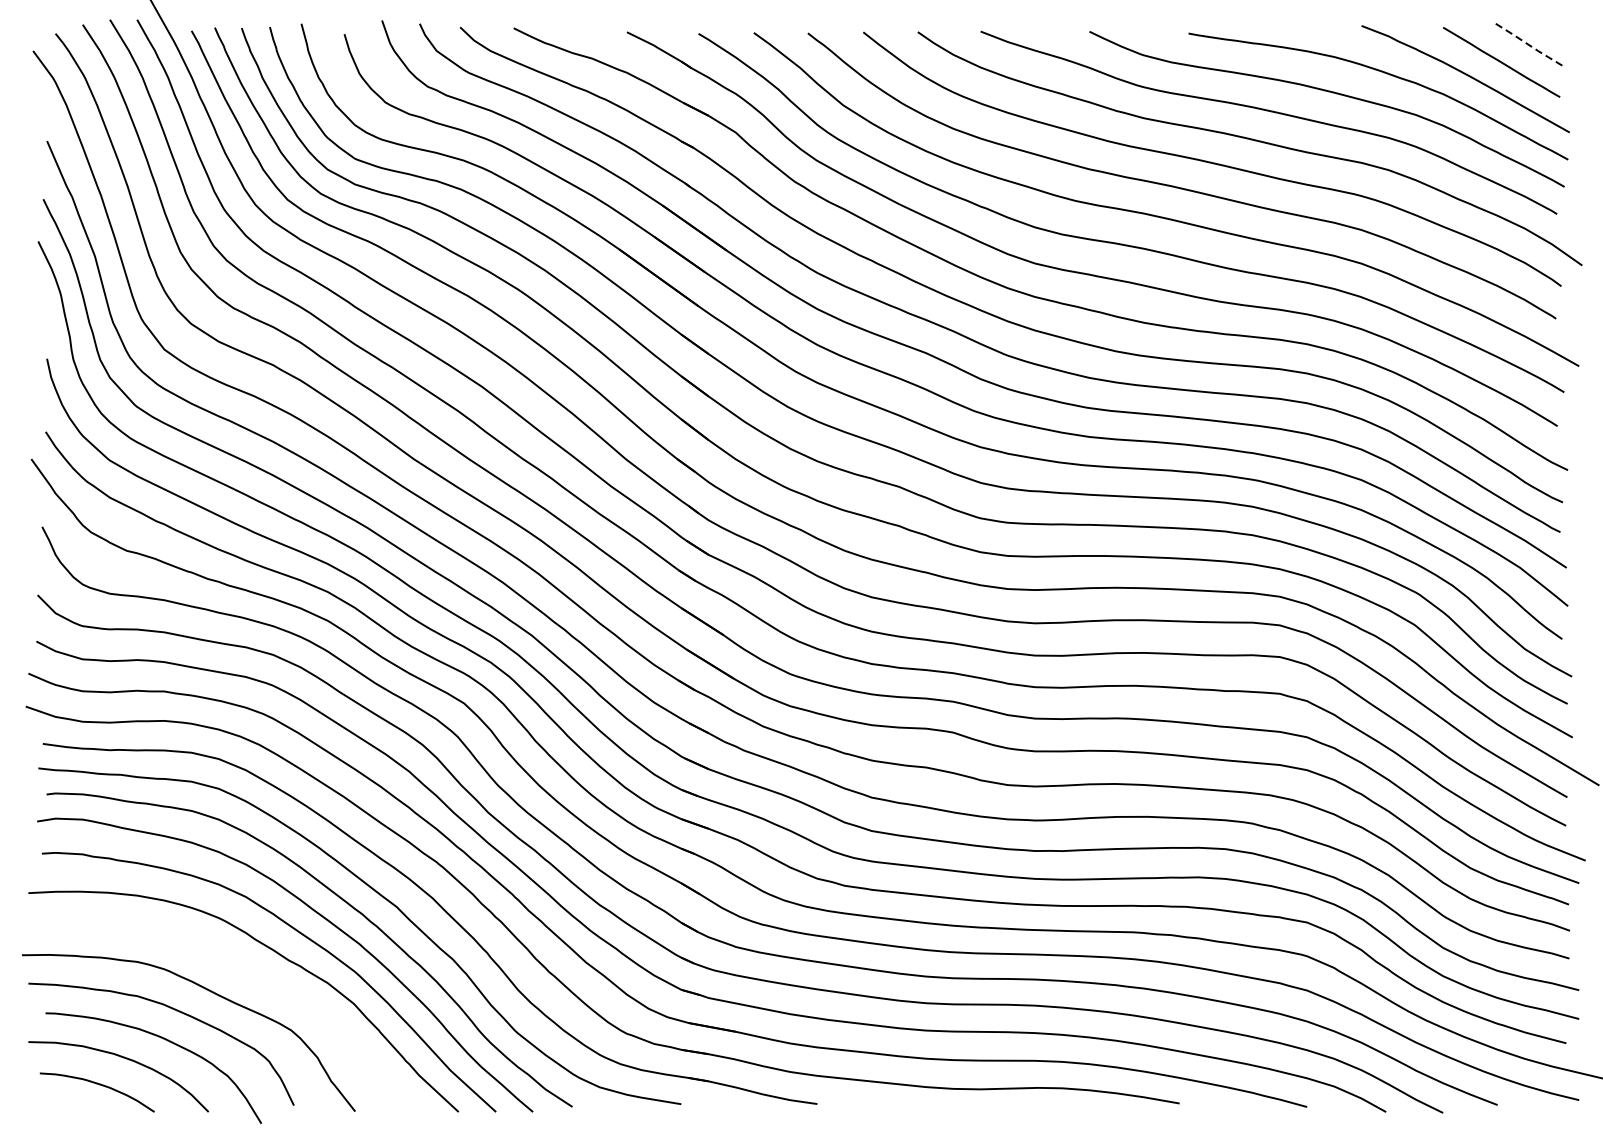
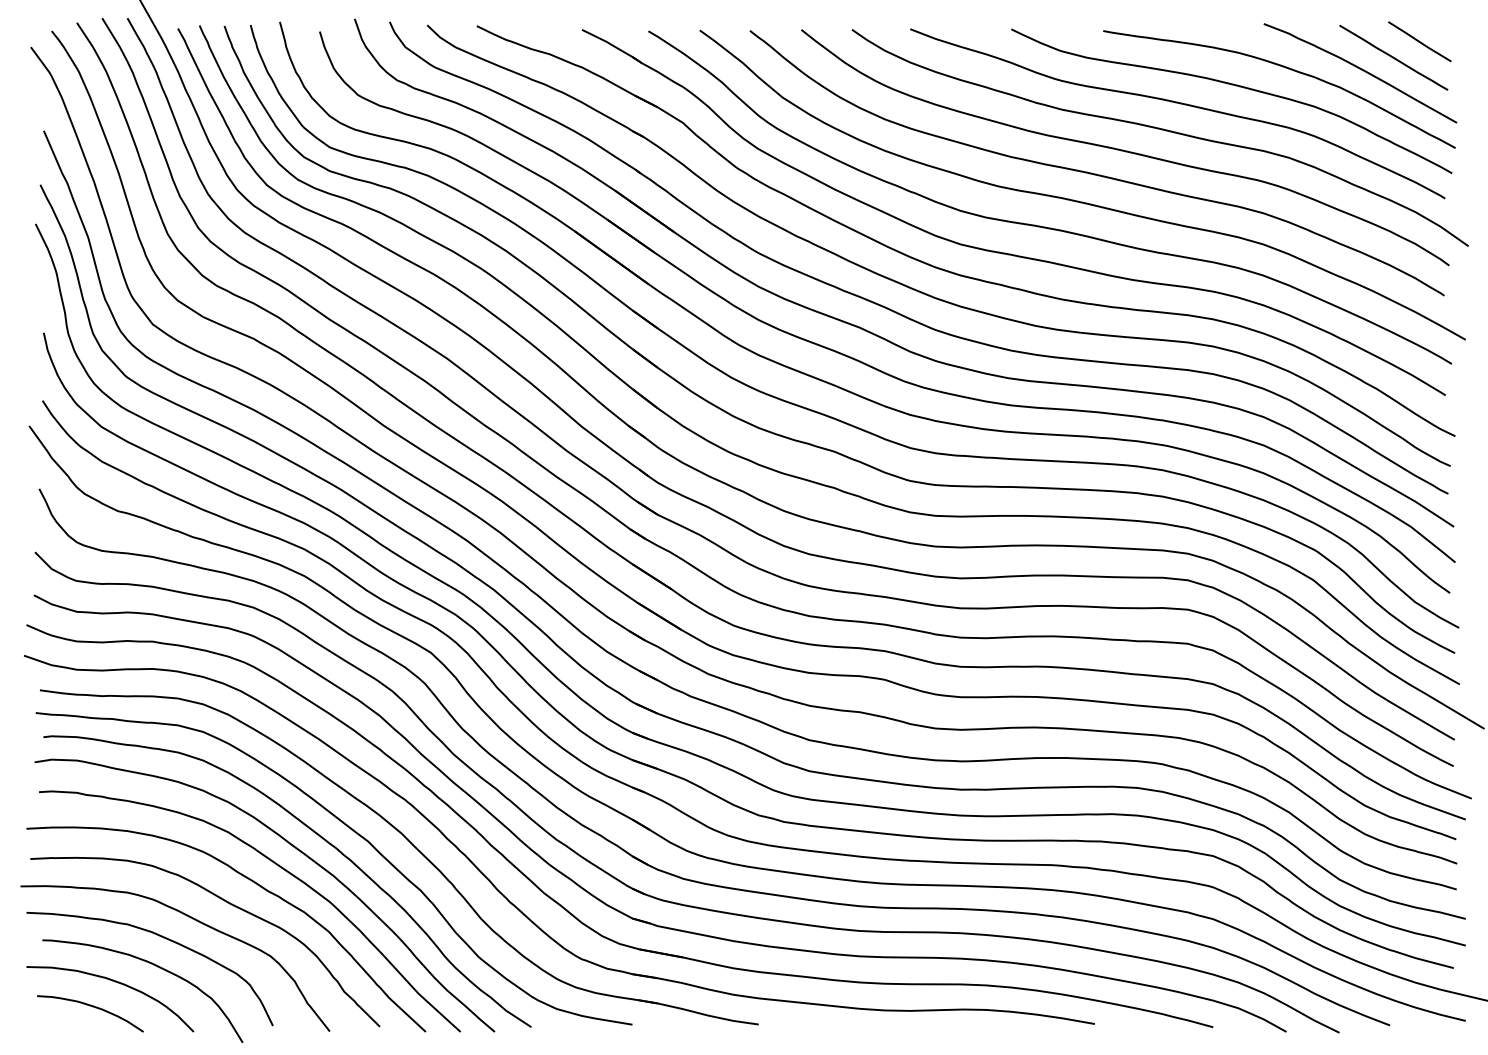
line: (1529, 44) -> (1419, 41), dashed -> solid
curve: (244, 973) -> (227, 903), added

